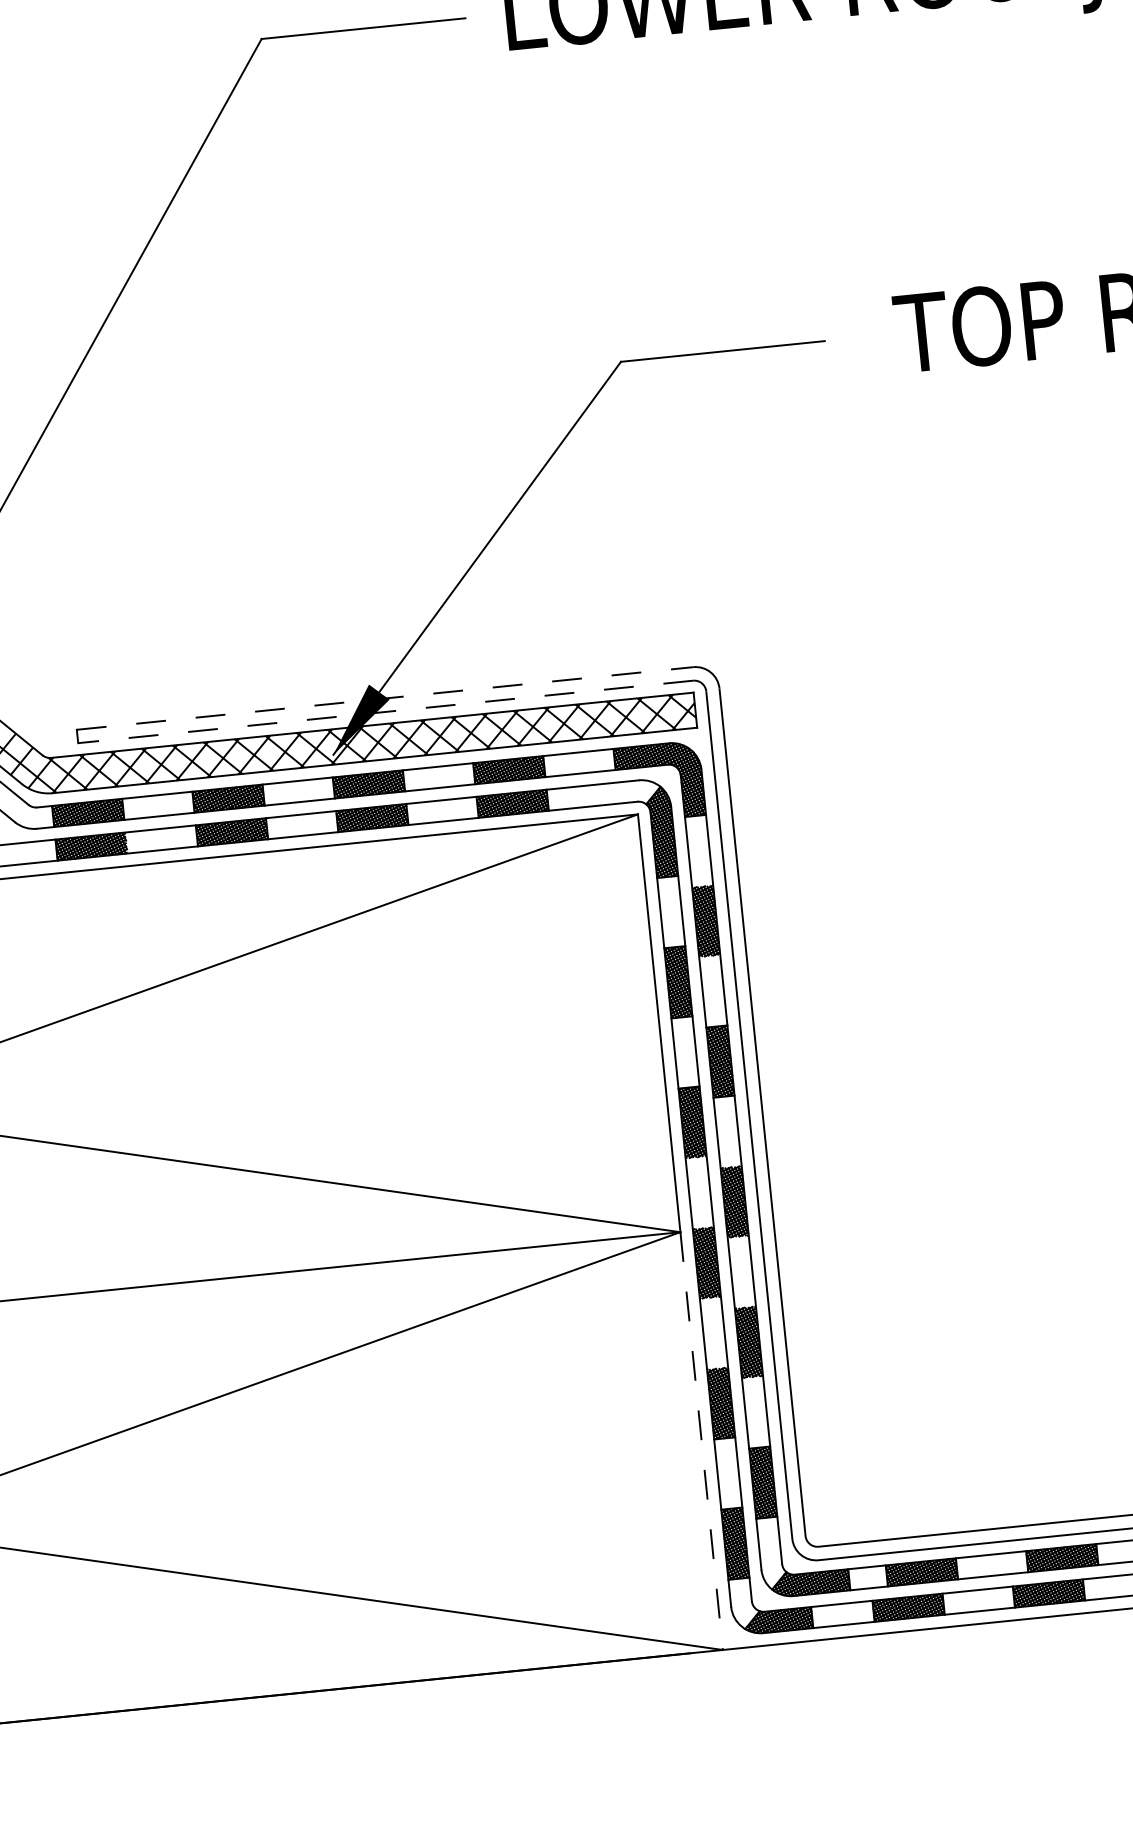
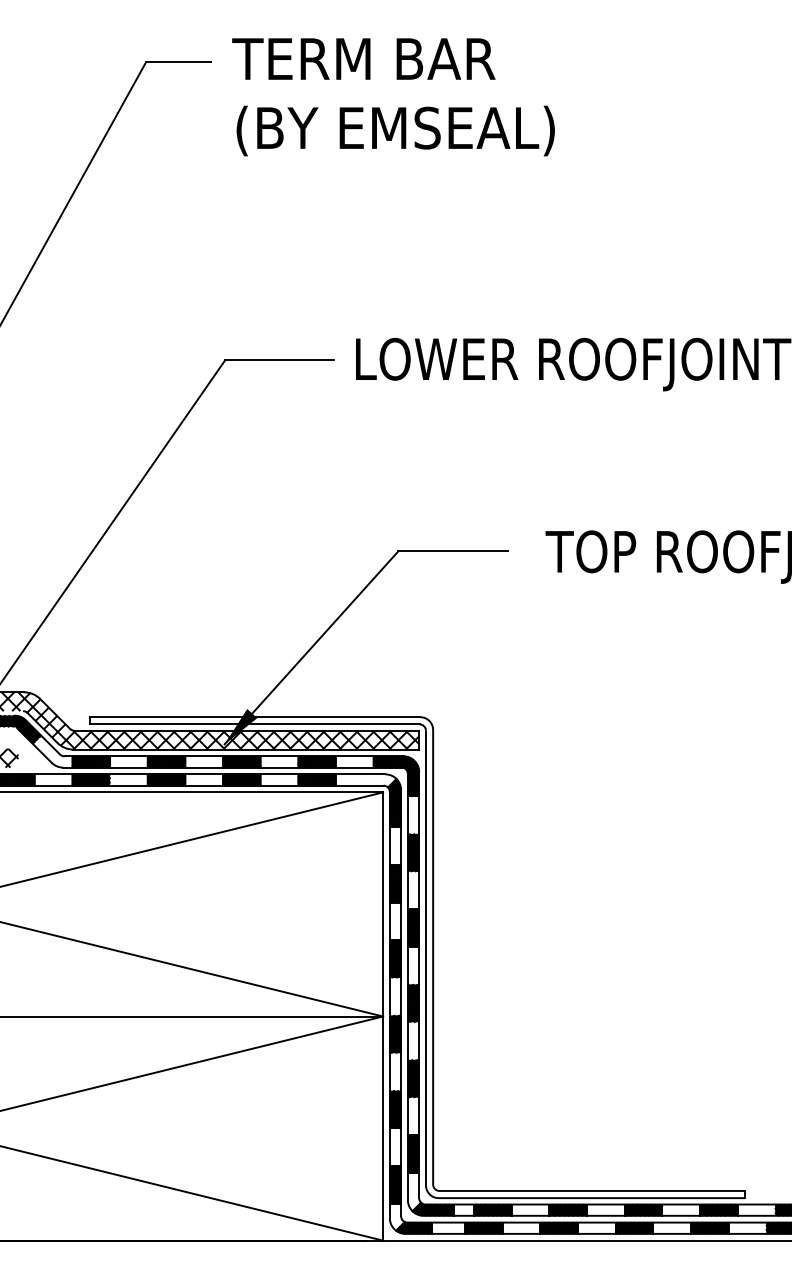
line: (385, 698) -> (255, 717), dashed -> solid
line: (385, 712) -> (254, 724), dashed -> solid
line: (702, 1442) -> (383, 1129), dashed -> solid

